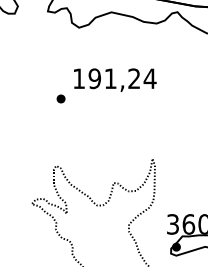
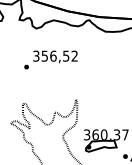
text: (114, 77) -> (55, 55), 191,24 -> 356,52

